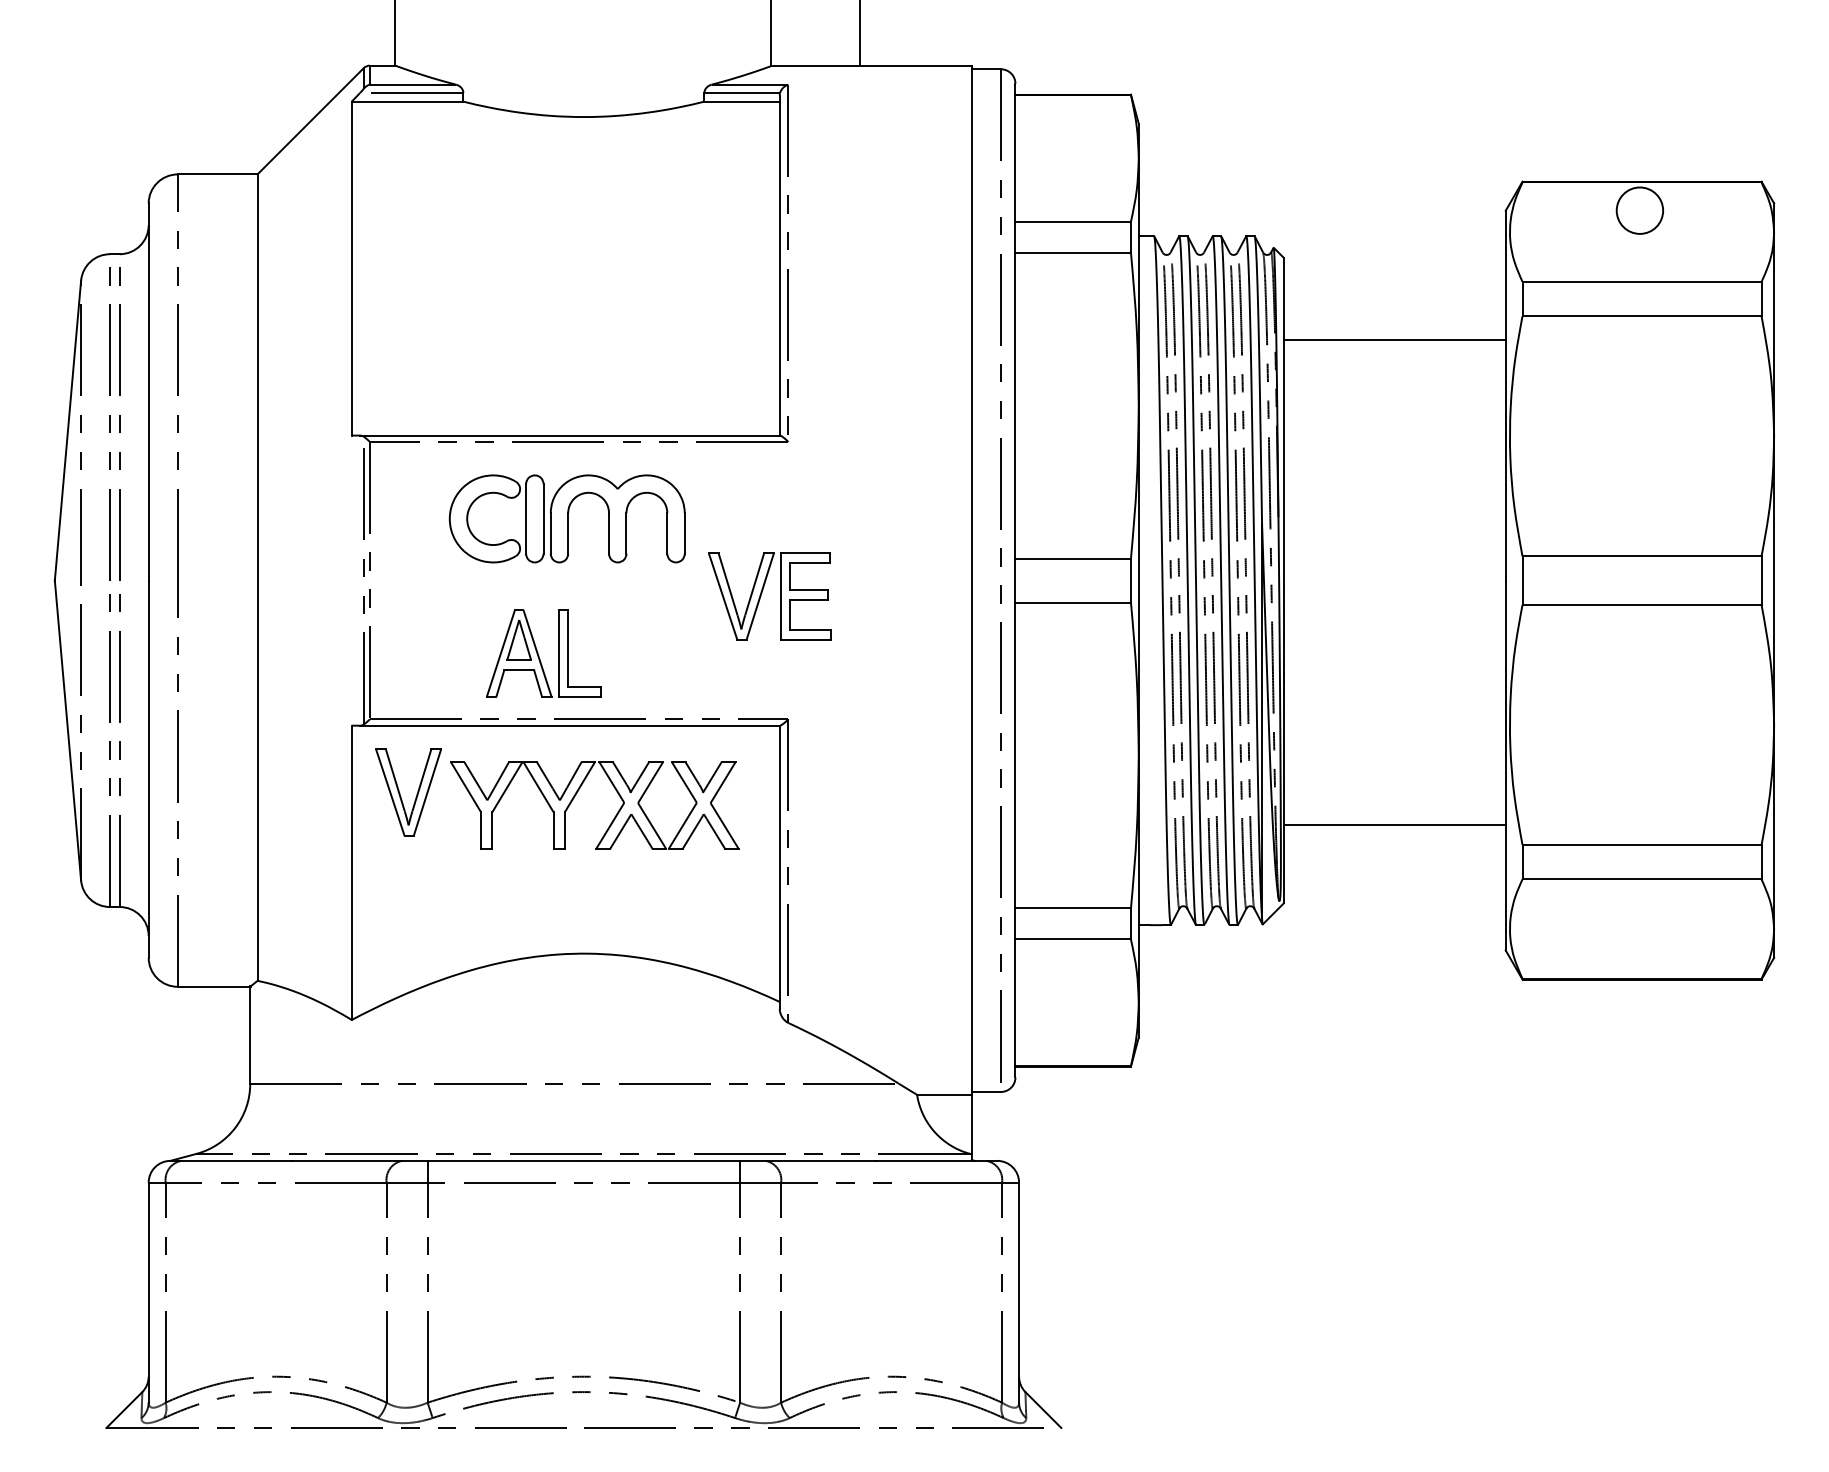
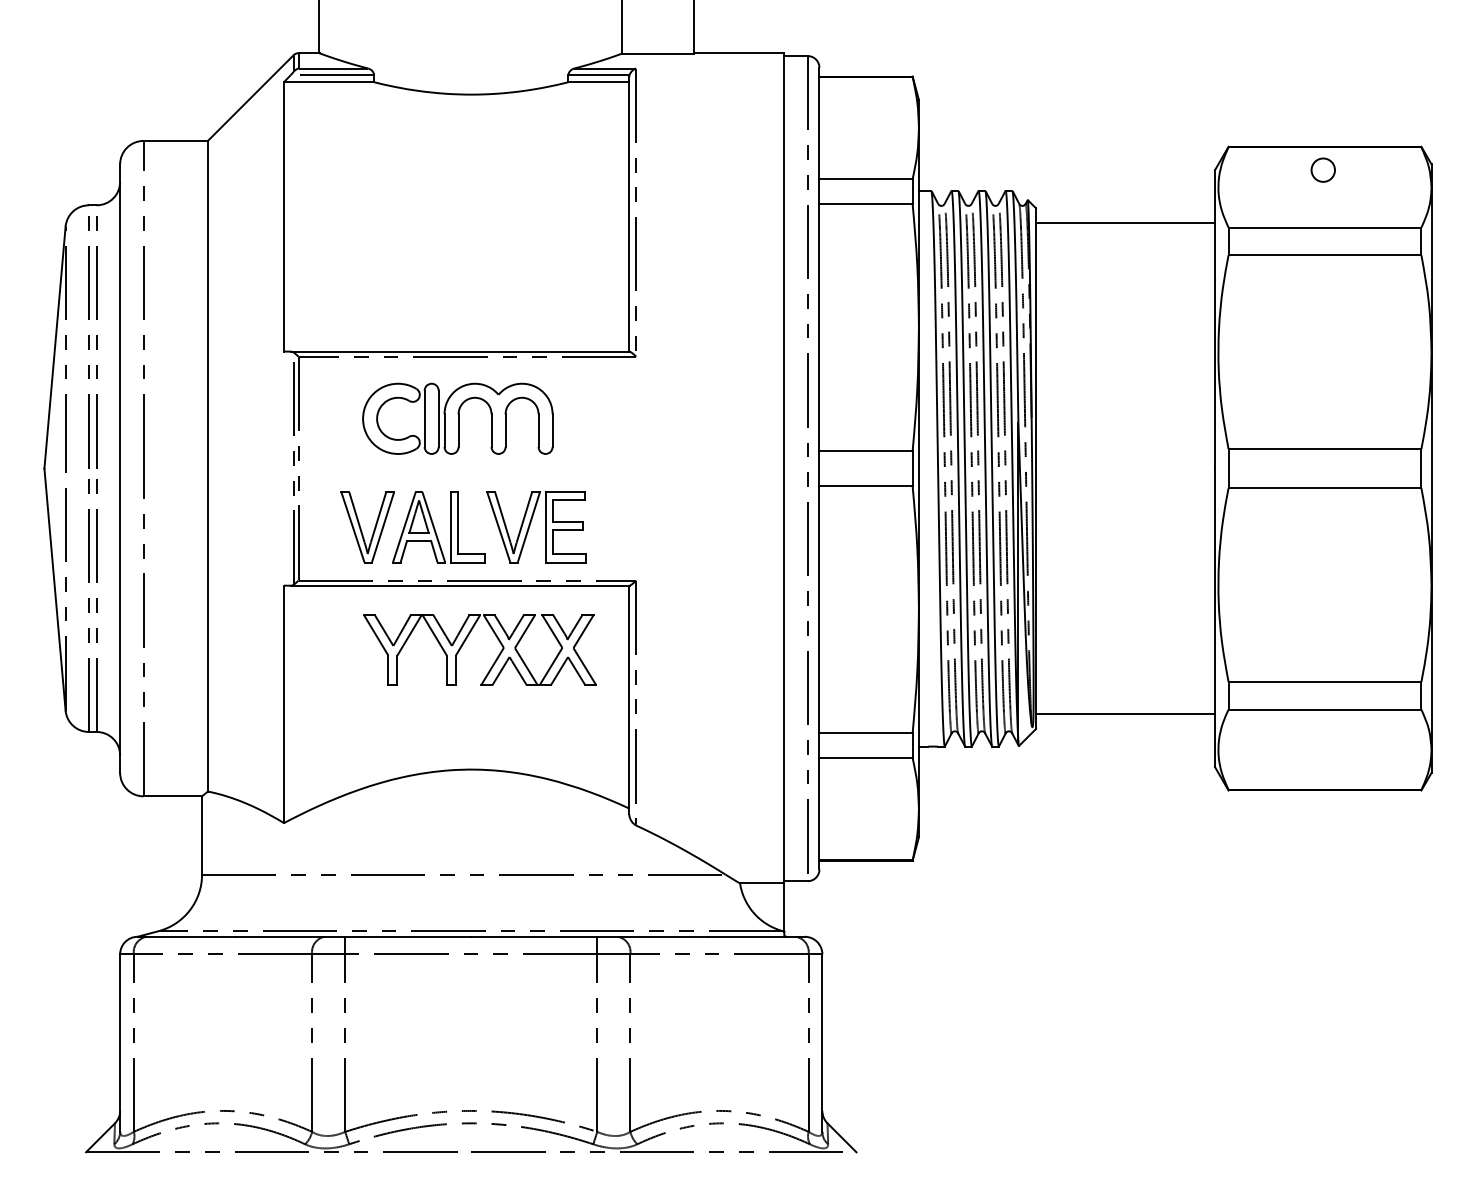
circle: (1639, 210) -> (1322, 170), size x0.62
line: (1394, 339) -> (1125, 222), moved
part: (762, 593) -> (530, 525), moved
part: (400, 793) -> (361, 528), moved
line: (1394, 825) -> (1125, 714), moved

